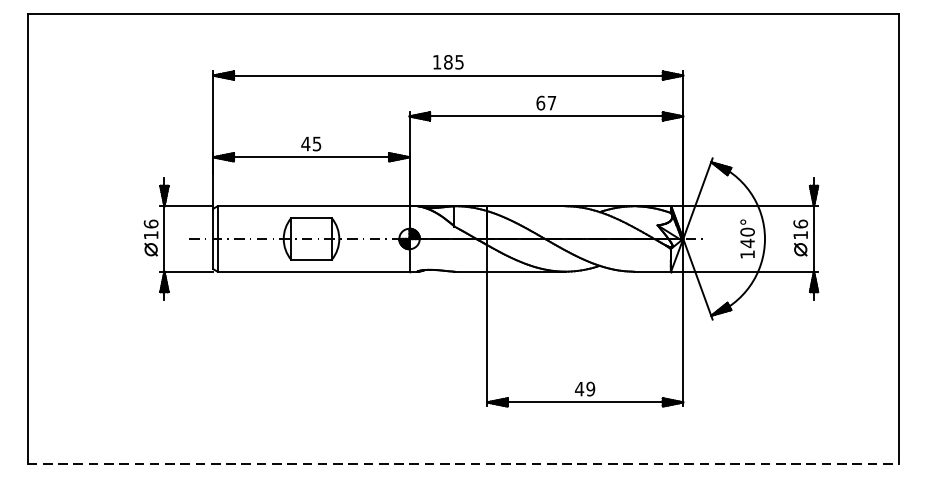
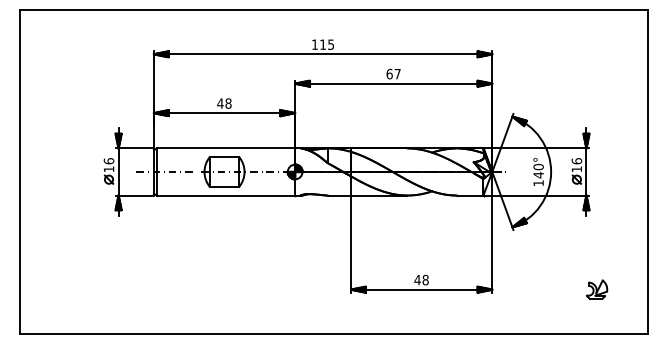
text: (448, 61) -> (323, 44), 185 -> 115
text: (317, 143) -> (228, 103), 45 -> 48
text: (590, 389) -> (425, 280), 49 -> 48
part: (829, 402) -> (597, 289), added
line: (464, 463) -> (334, 333), dashed -> solid

